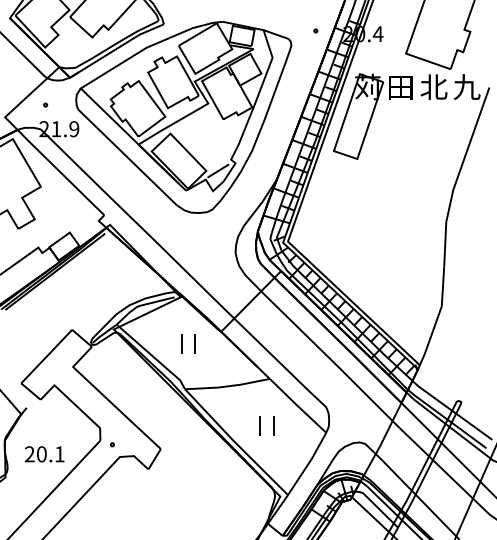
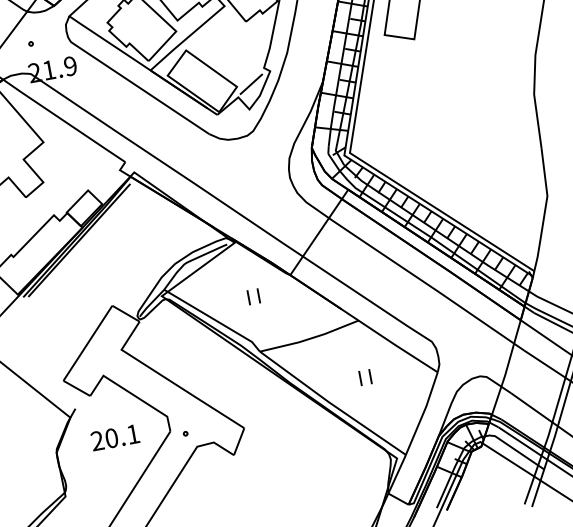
part: (188, 343) -> (253, 296), size x0.62
part: (266, 426) -> (365, 378), size x0.62
text: (44, 454) -> (115, 437), moved

